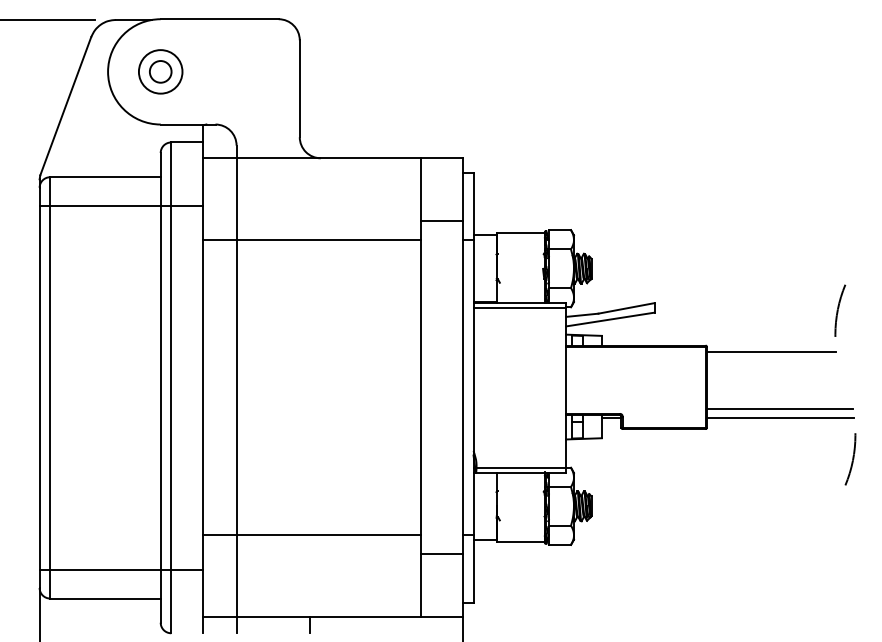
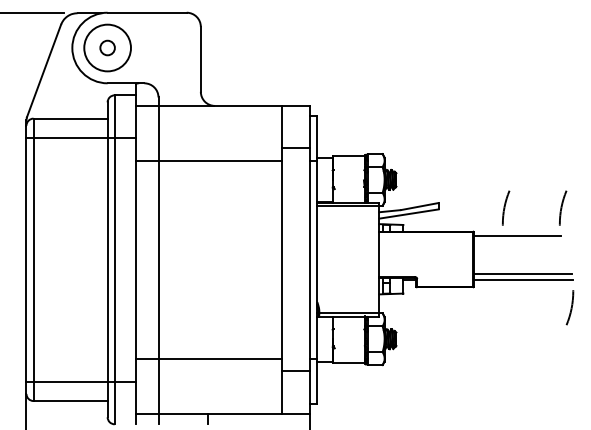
circle: (160, 71) -> (107, 47), size x1.6
arc: (754, 309) -> (505, 207), added

